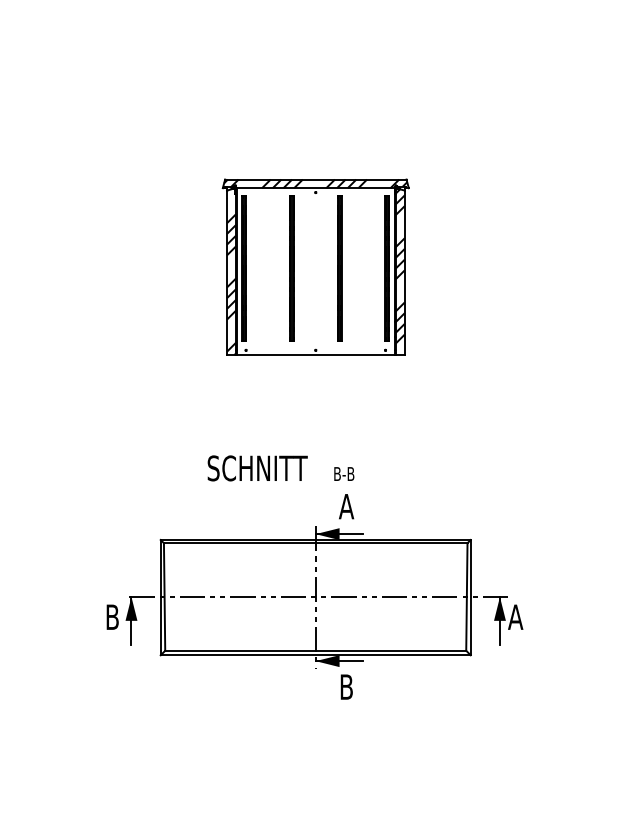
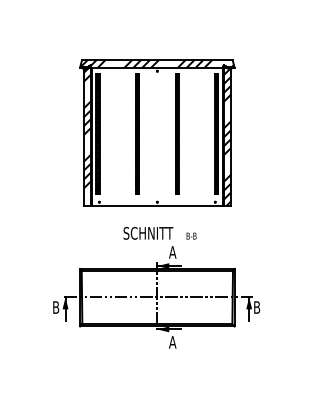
part: (316, 266) -> (157, 132), size x1.67
text: (279, 466) -> (159, 232), moved
text: (514, 617) -> (256, 307), A -> B
text: (346, 687) -> (172, 342), B -> A

